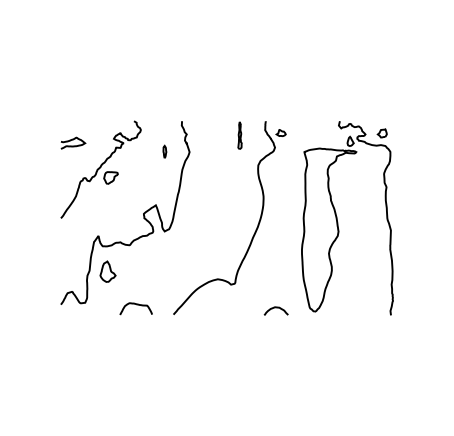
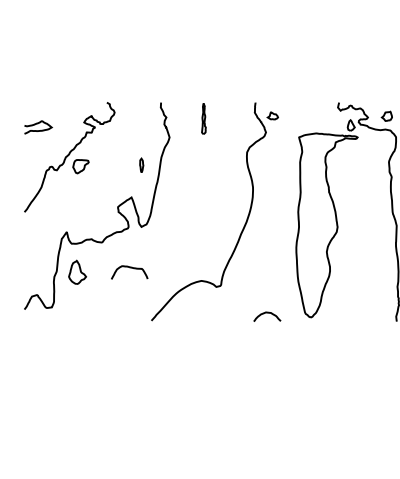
part: (239, 135) -> (203, 118), moved
part: (164, 151) -> (141, 164), moved
curve: (136, 305) -> (130, 268), moved

